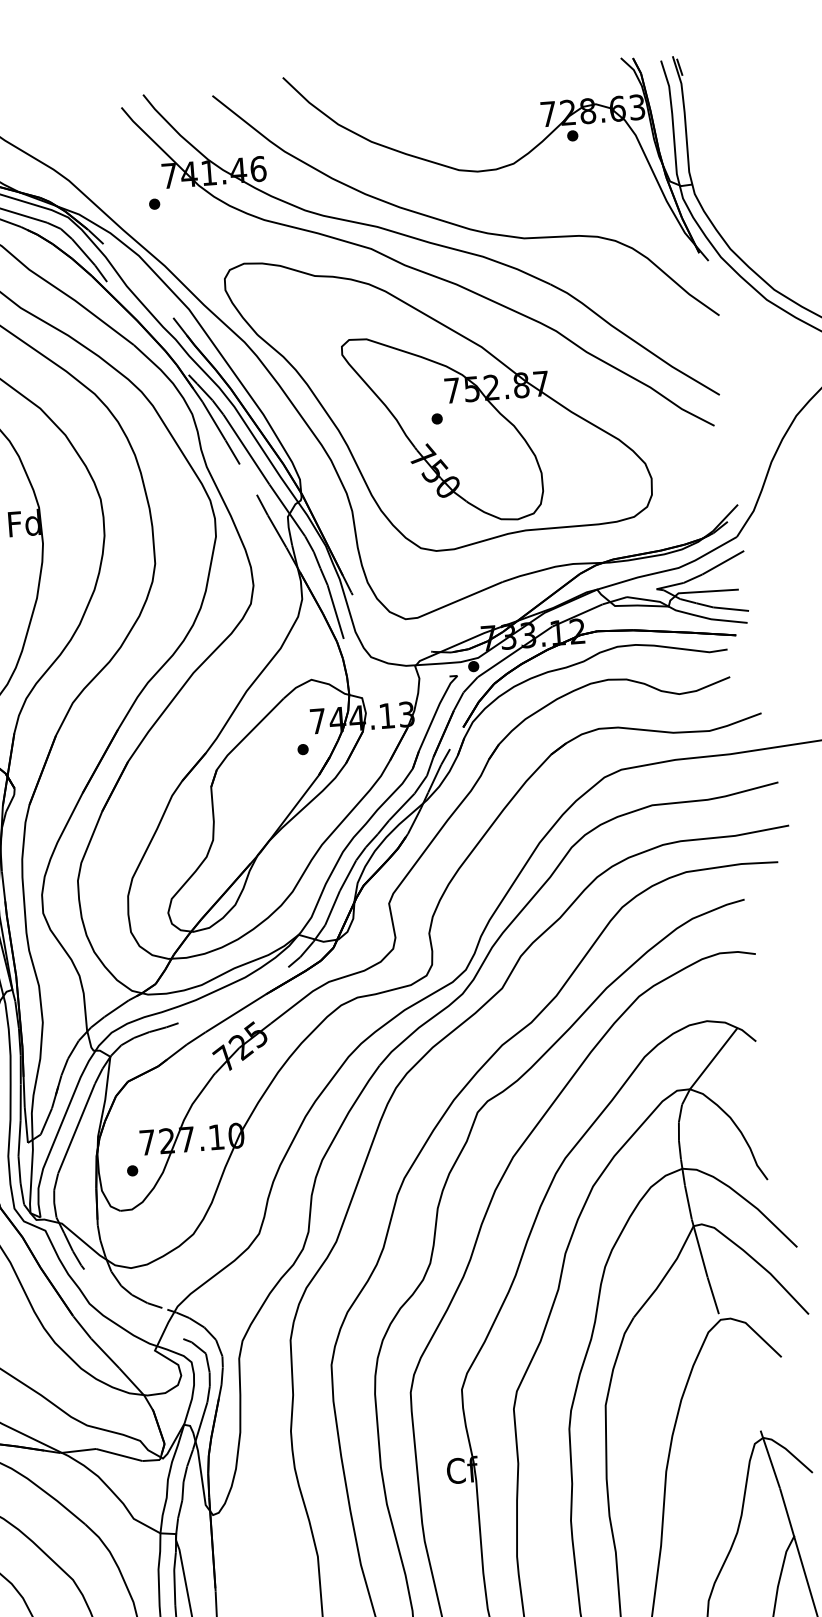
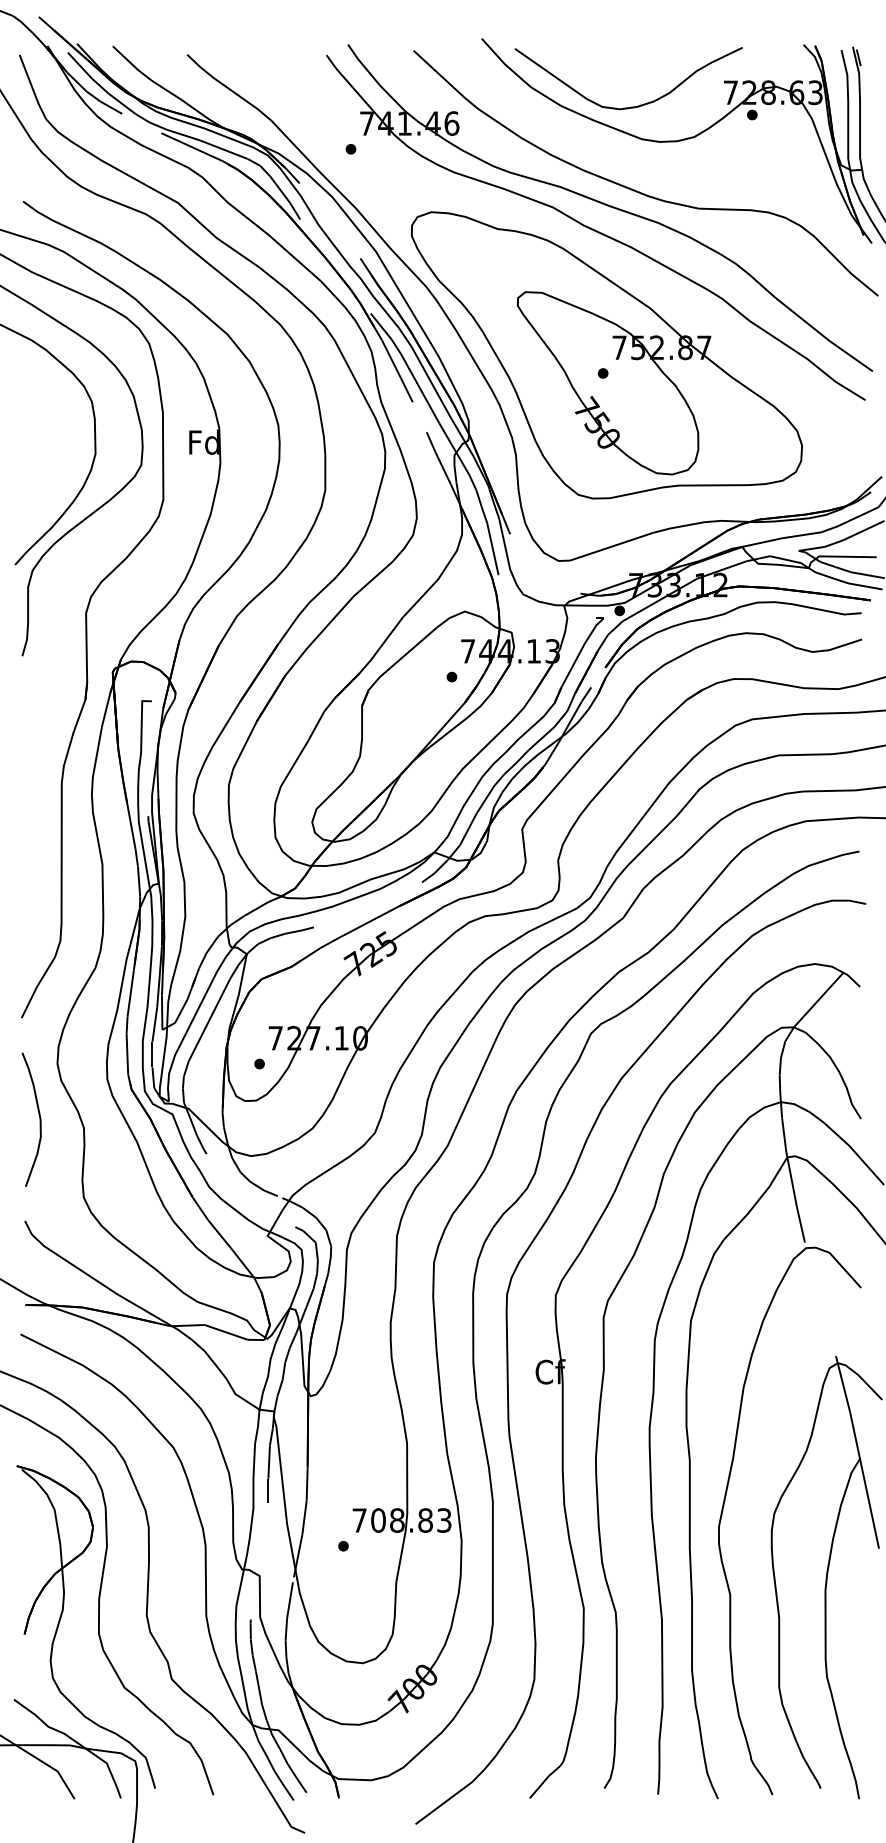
part: (445, 136) -> (631, 106), added

